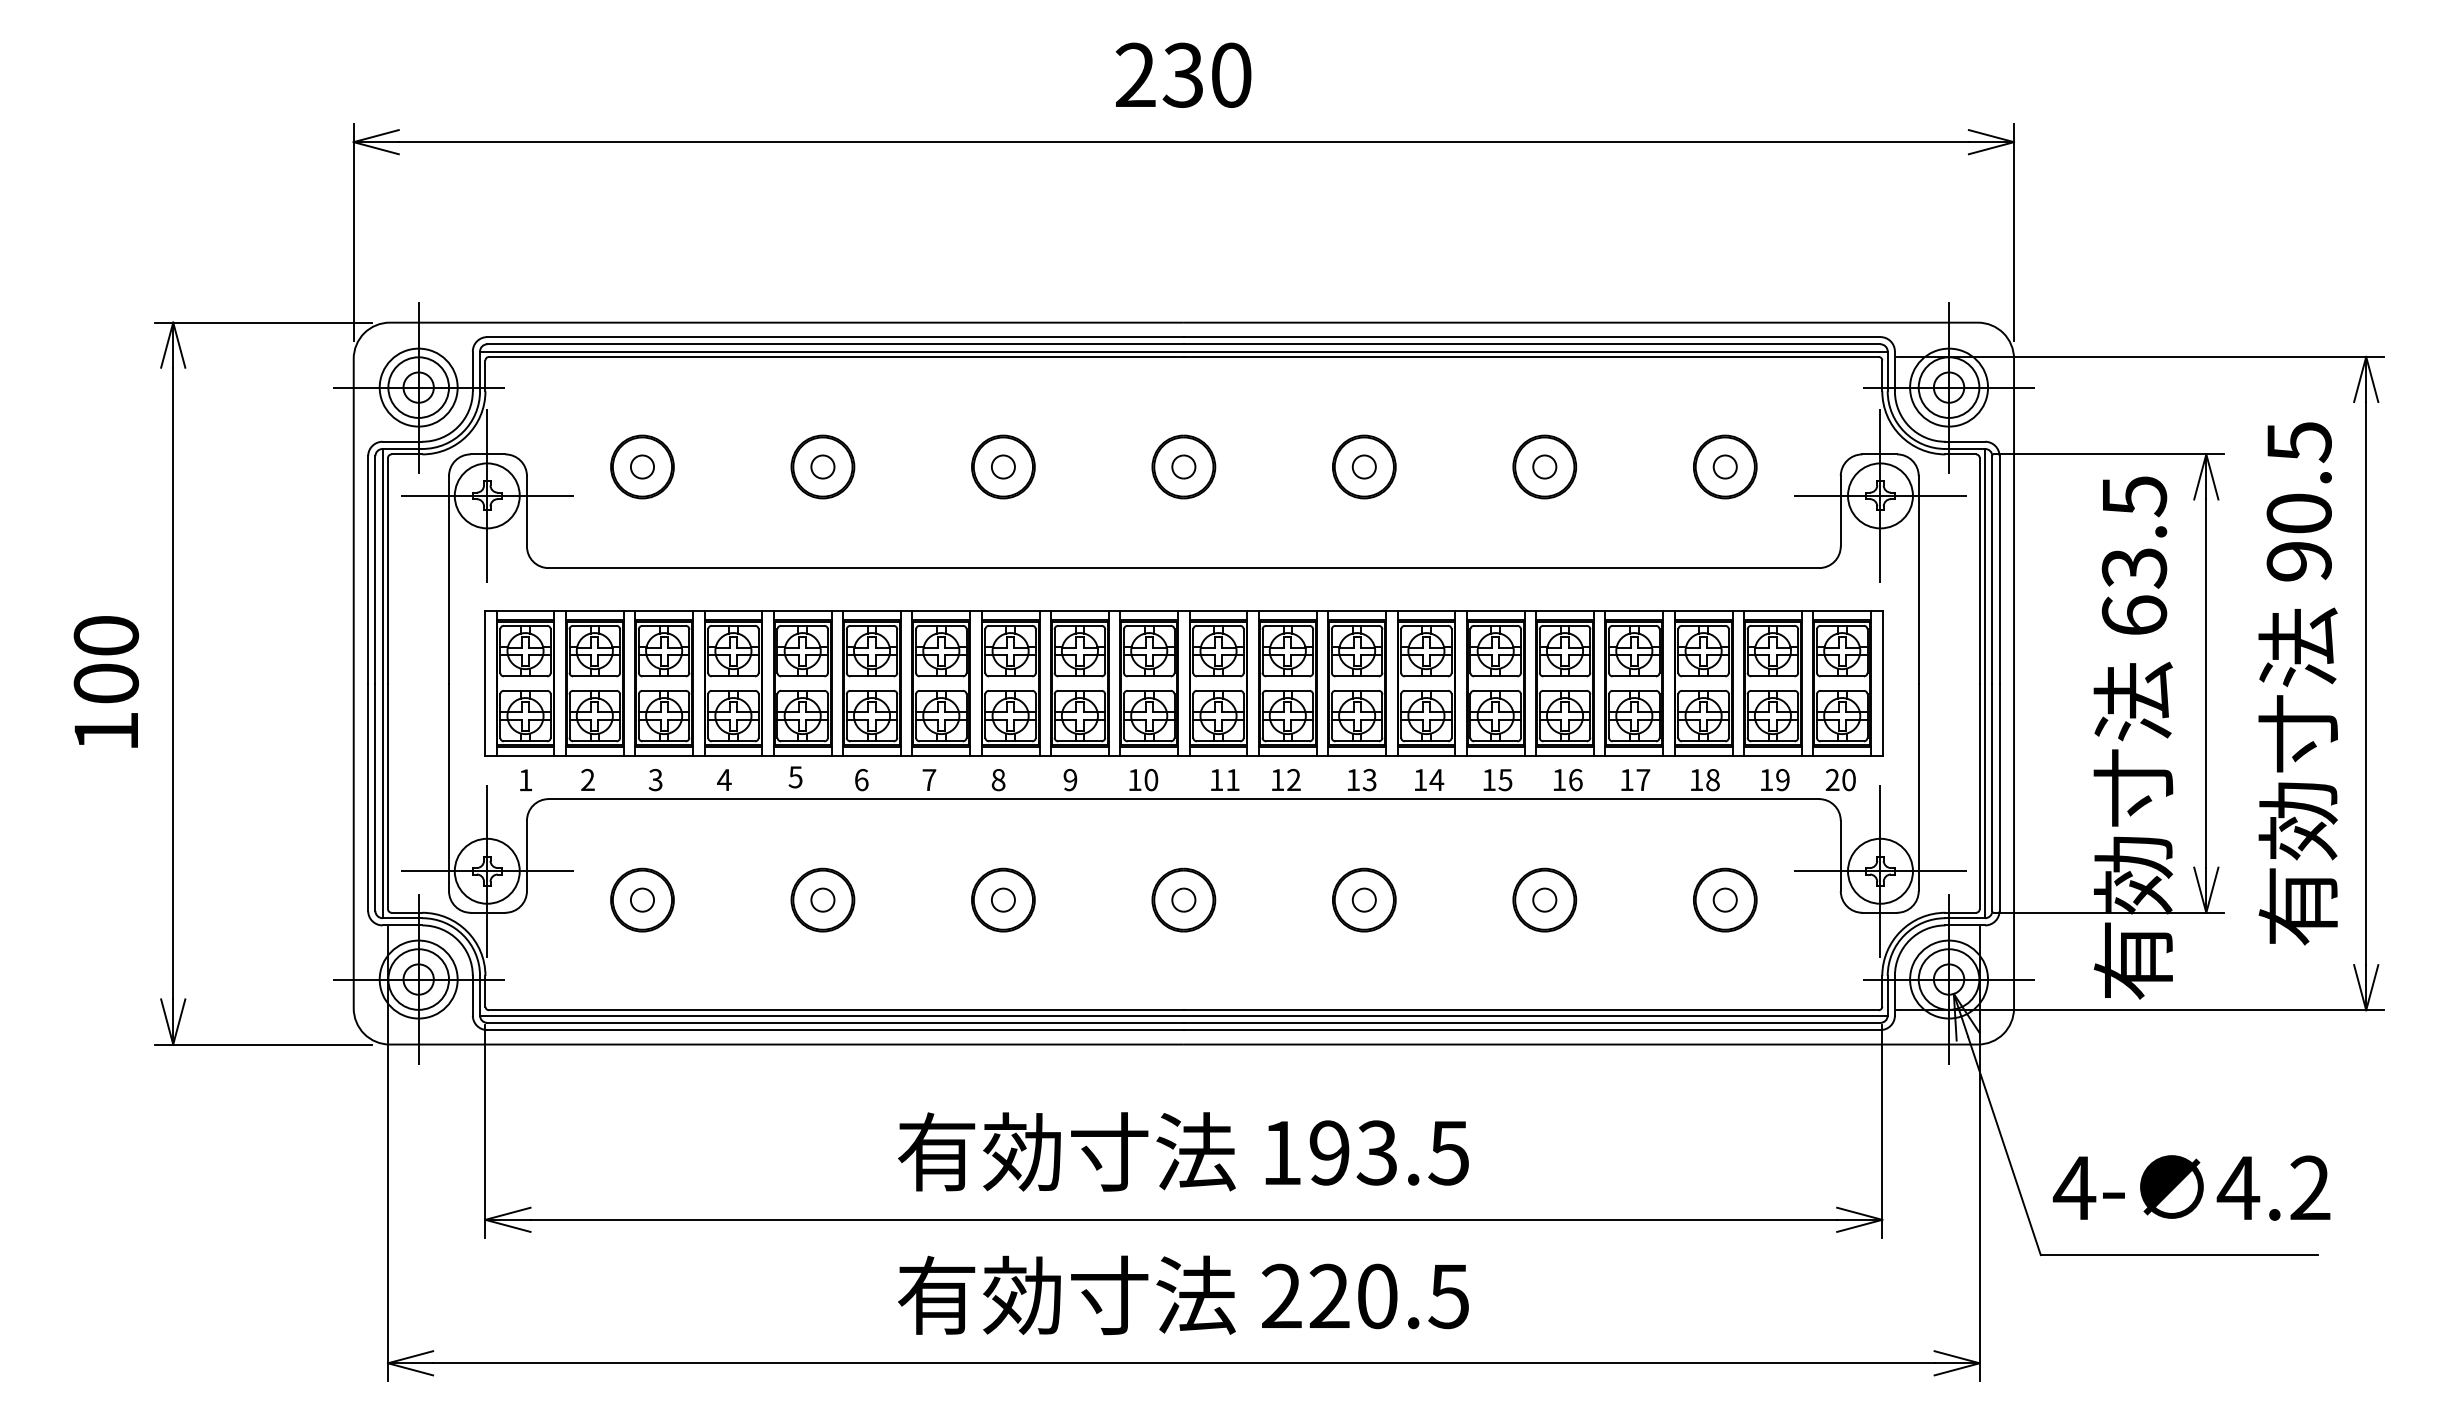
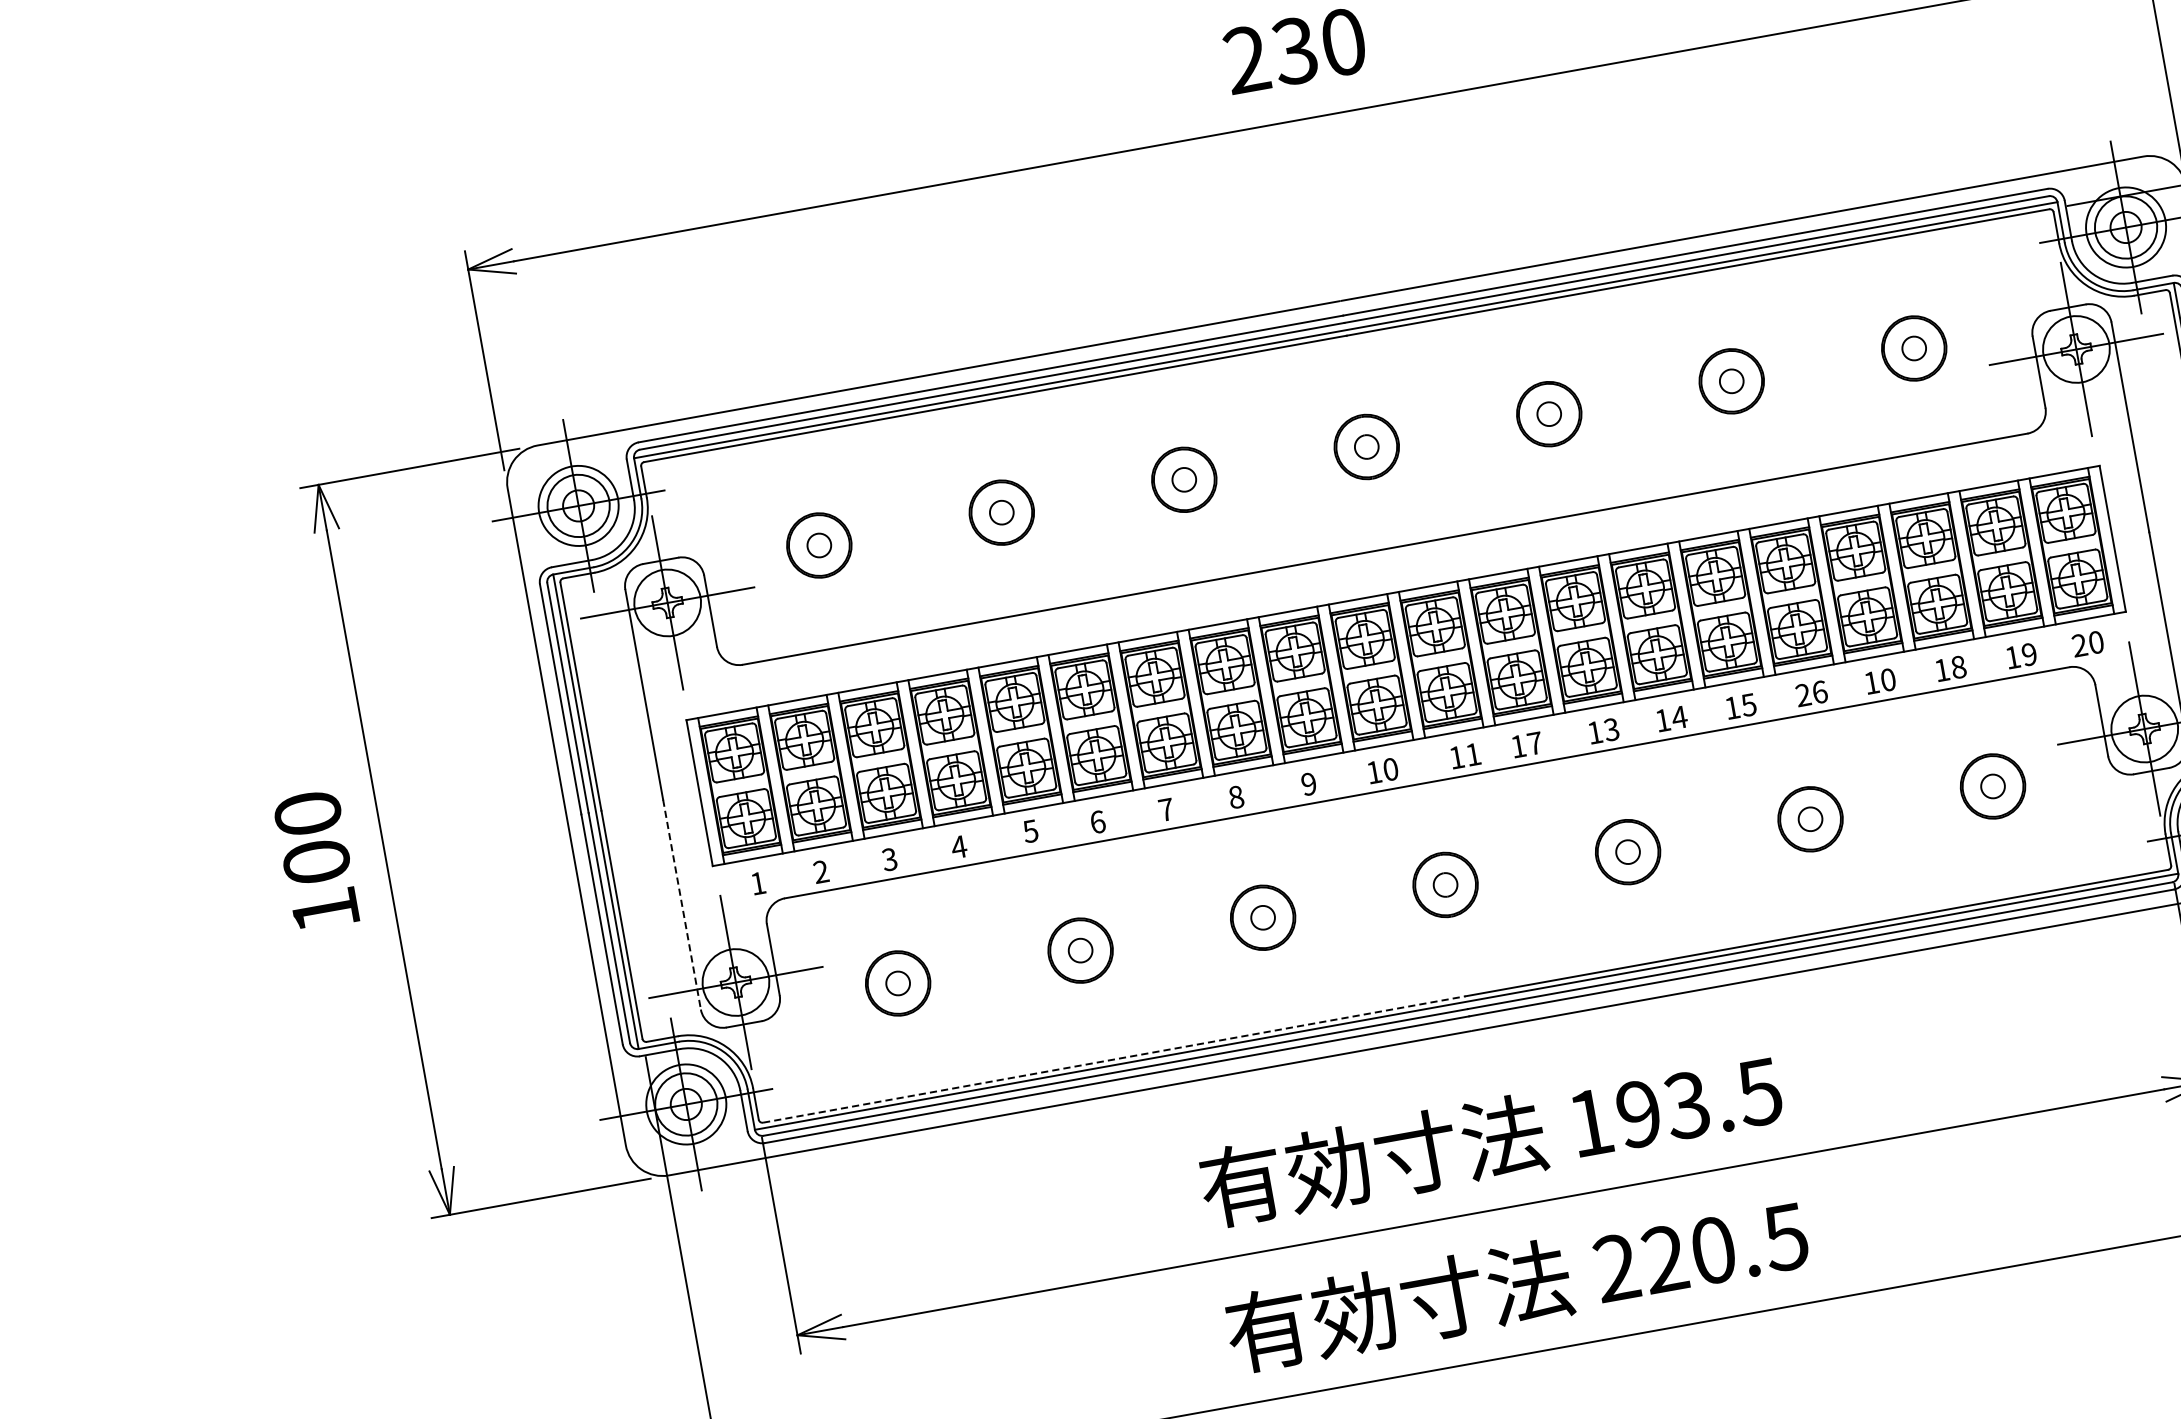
text: (1293, 779) -> (1534, 743), 12 -> 17
text: (1559, 779) -> (1803, 694), 16 -> 26
text: (1643, 779) -> (1888, 679), 17 -> 10
line: (449, 787) -> (682, 904), solid -> dashed
line: (836, 1010) -> (1114, 1059), solid -> dashed

